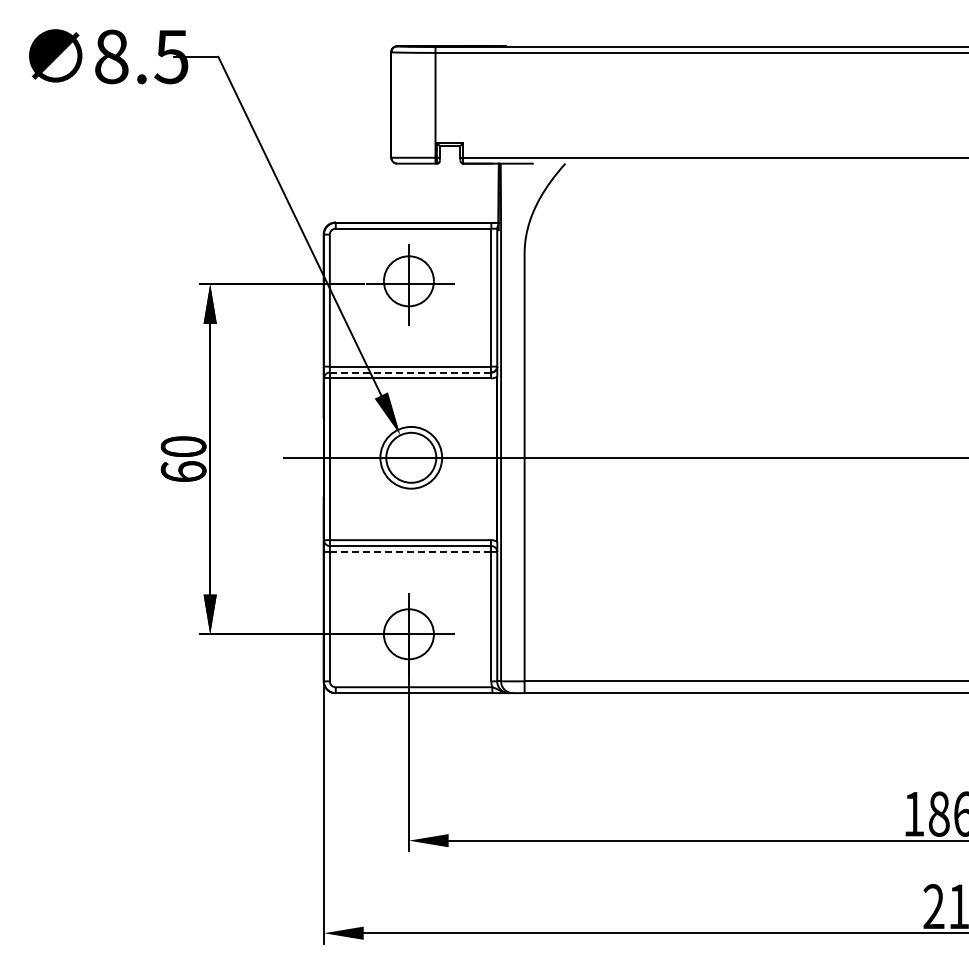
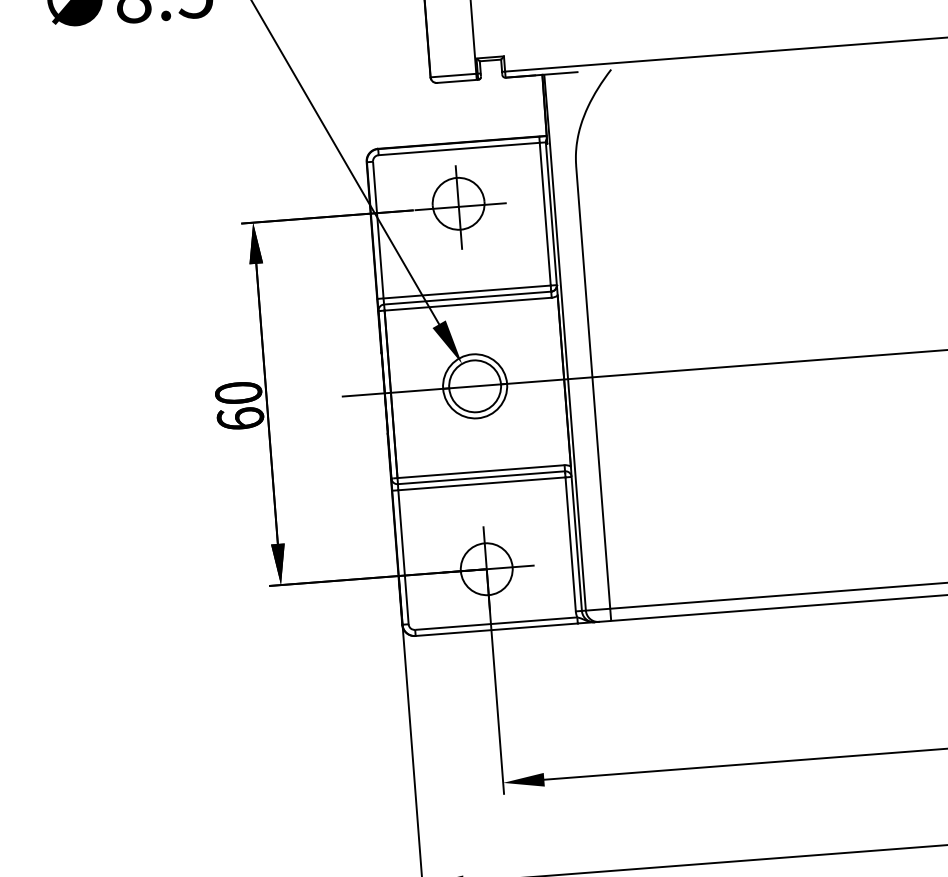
line: (410, 372) -> (467, 298), dashed -> solid
line: (410, 551) -> (481, 483), dashed -> solid

